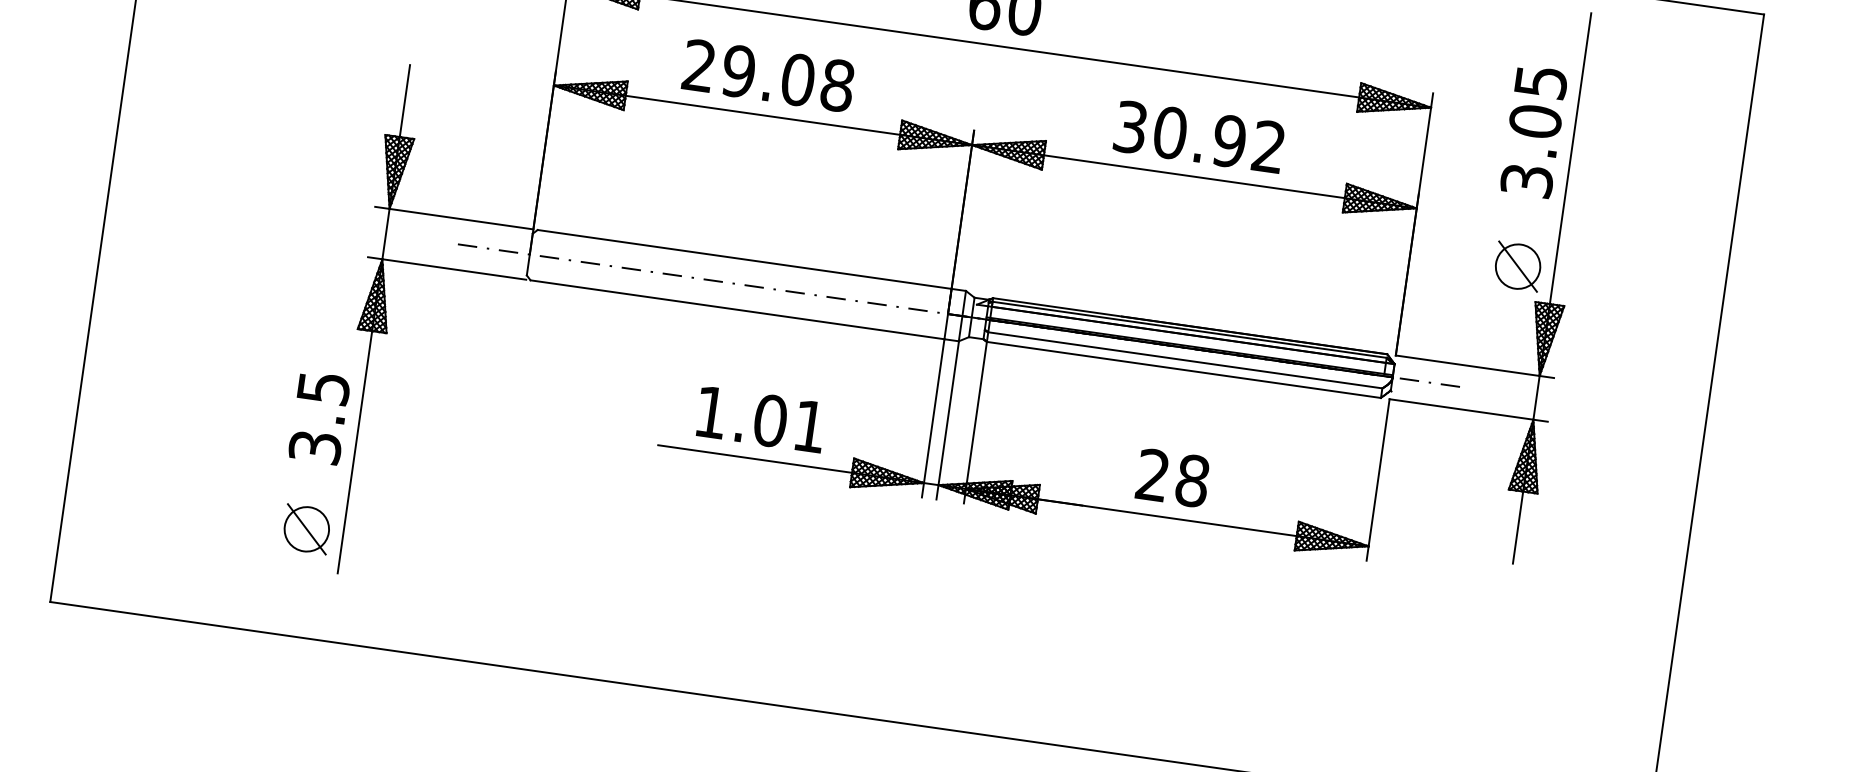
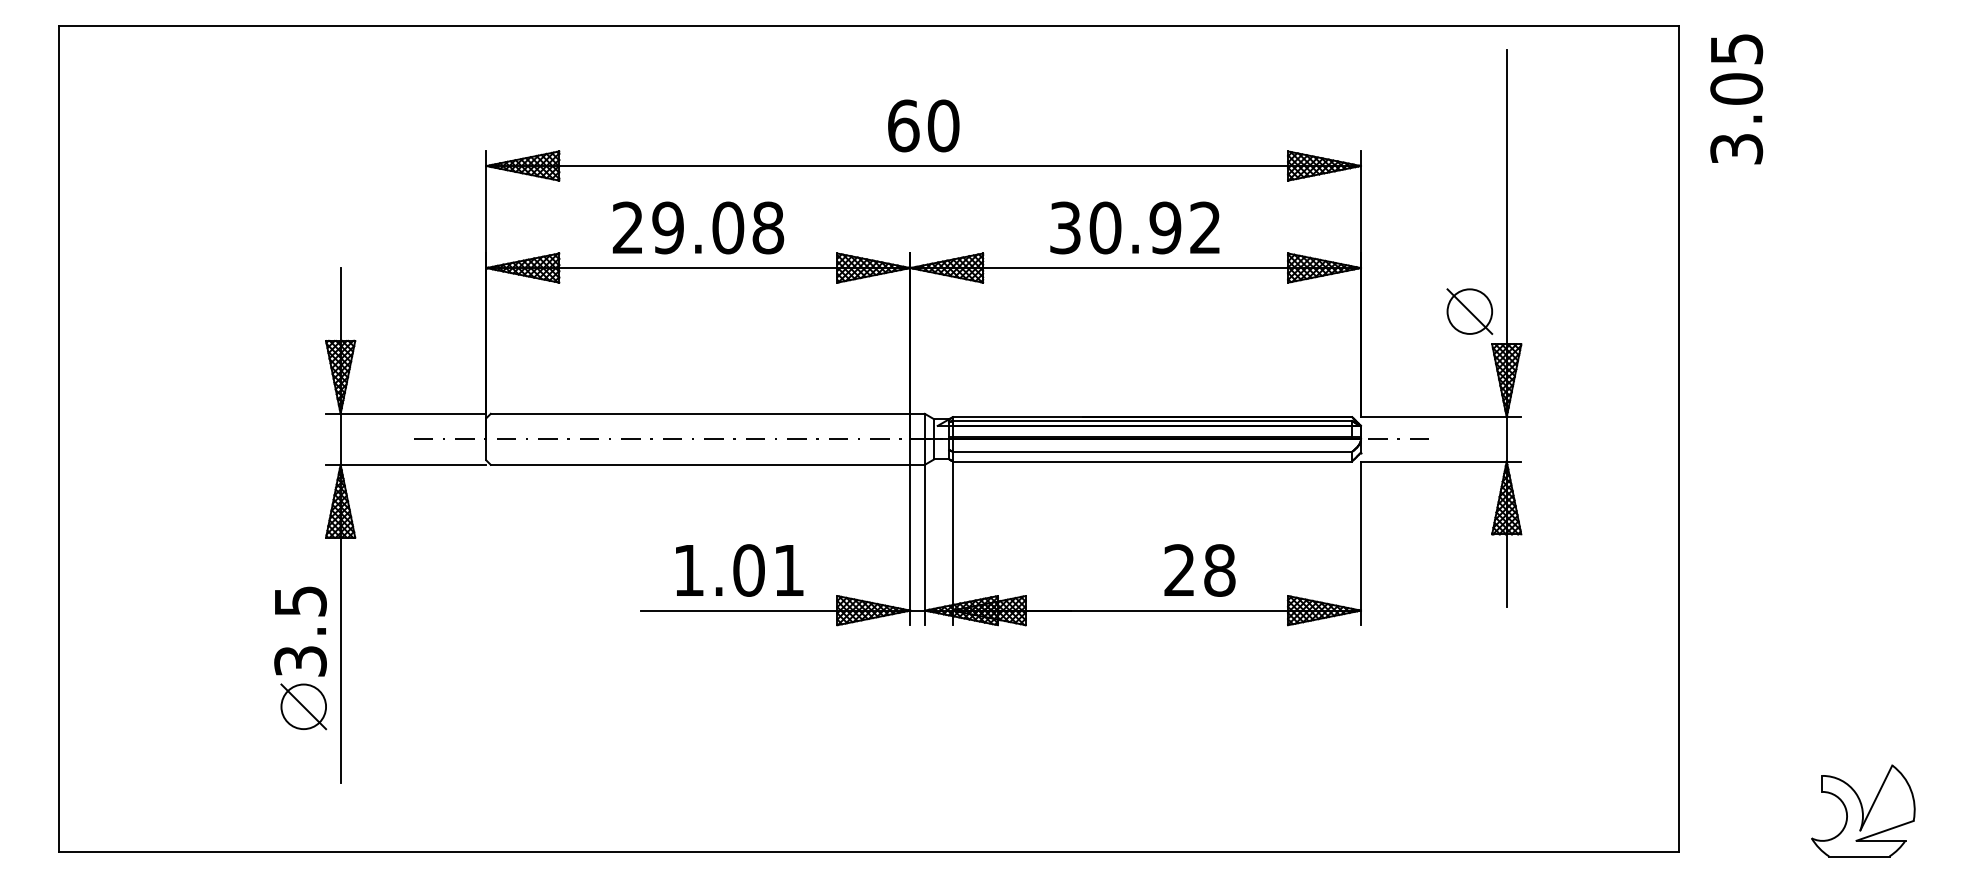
text: (1533, 131) -> (1736, 99), moved
text: (1172, 478) -> (1199, 570), moved
part: (306, 528) -> (303, 706), moved

